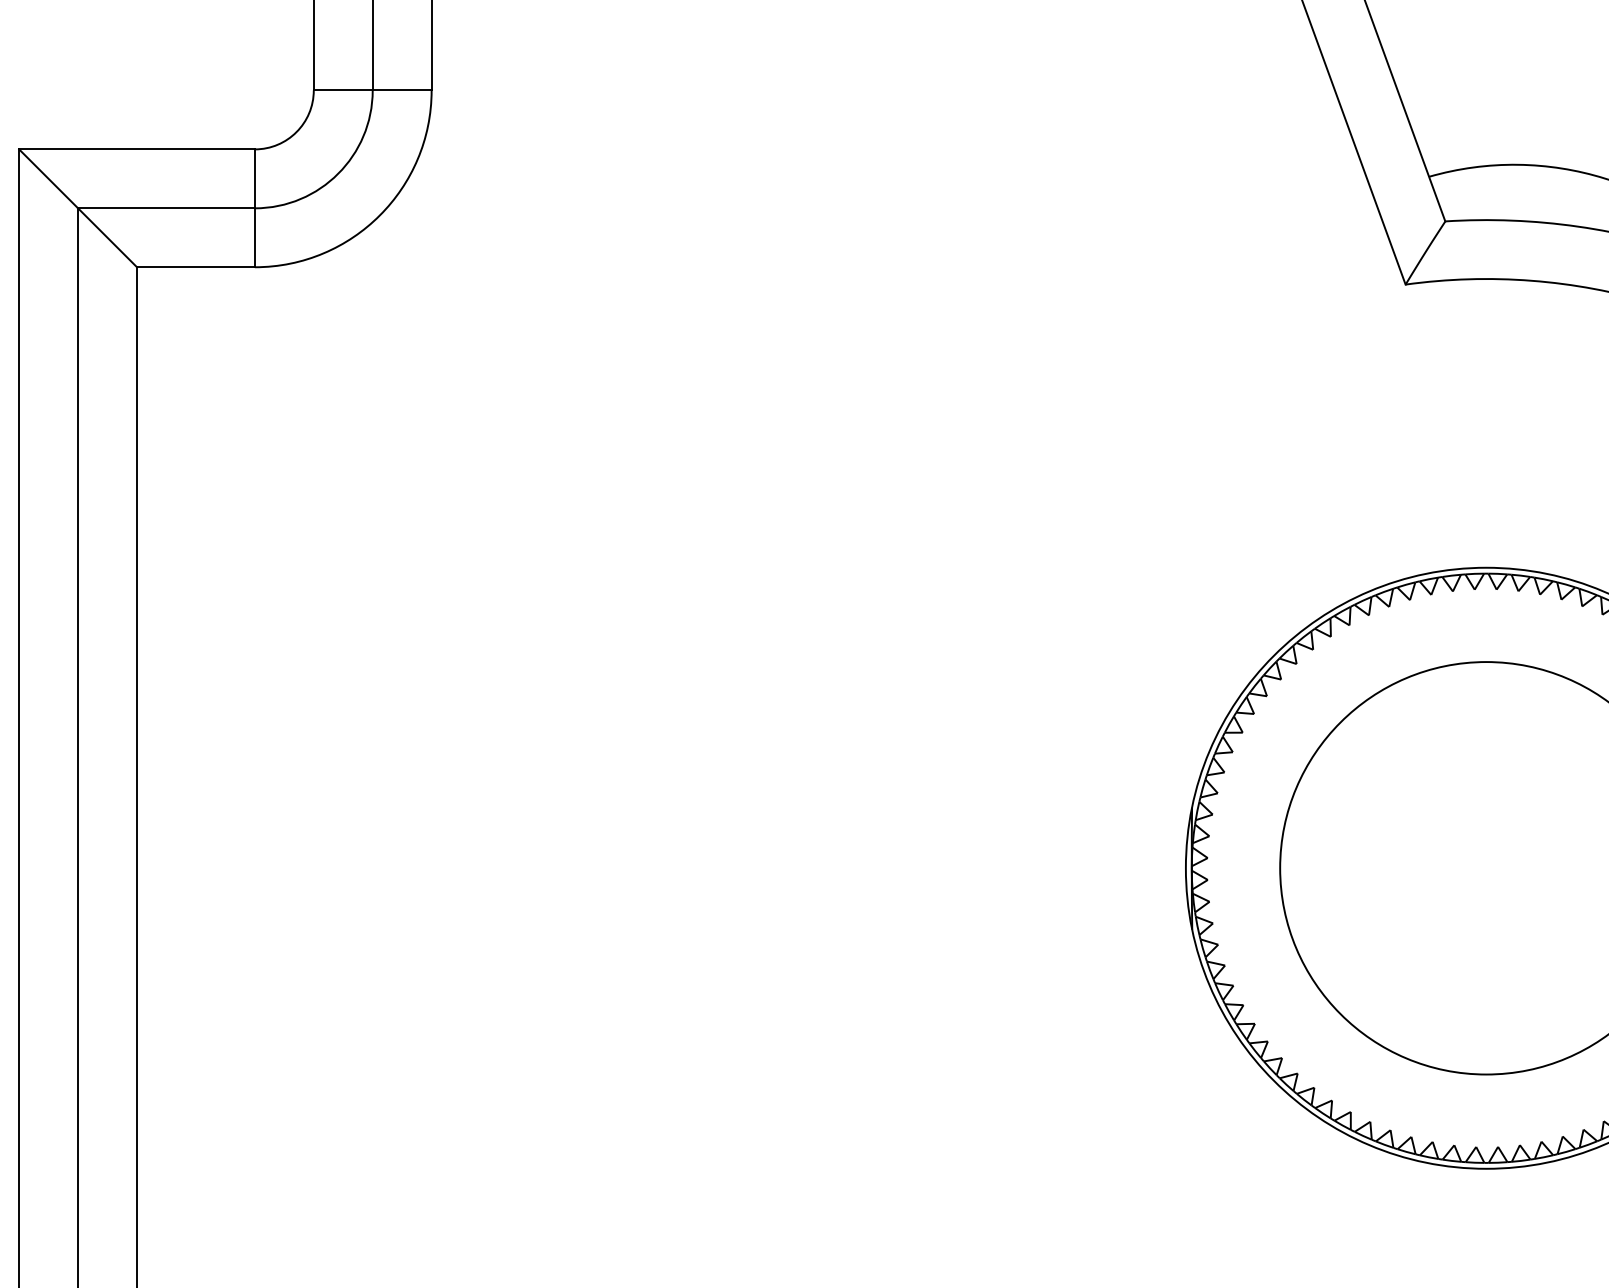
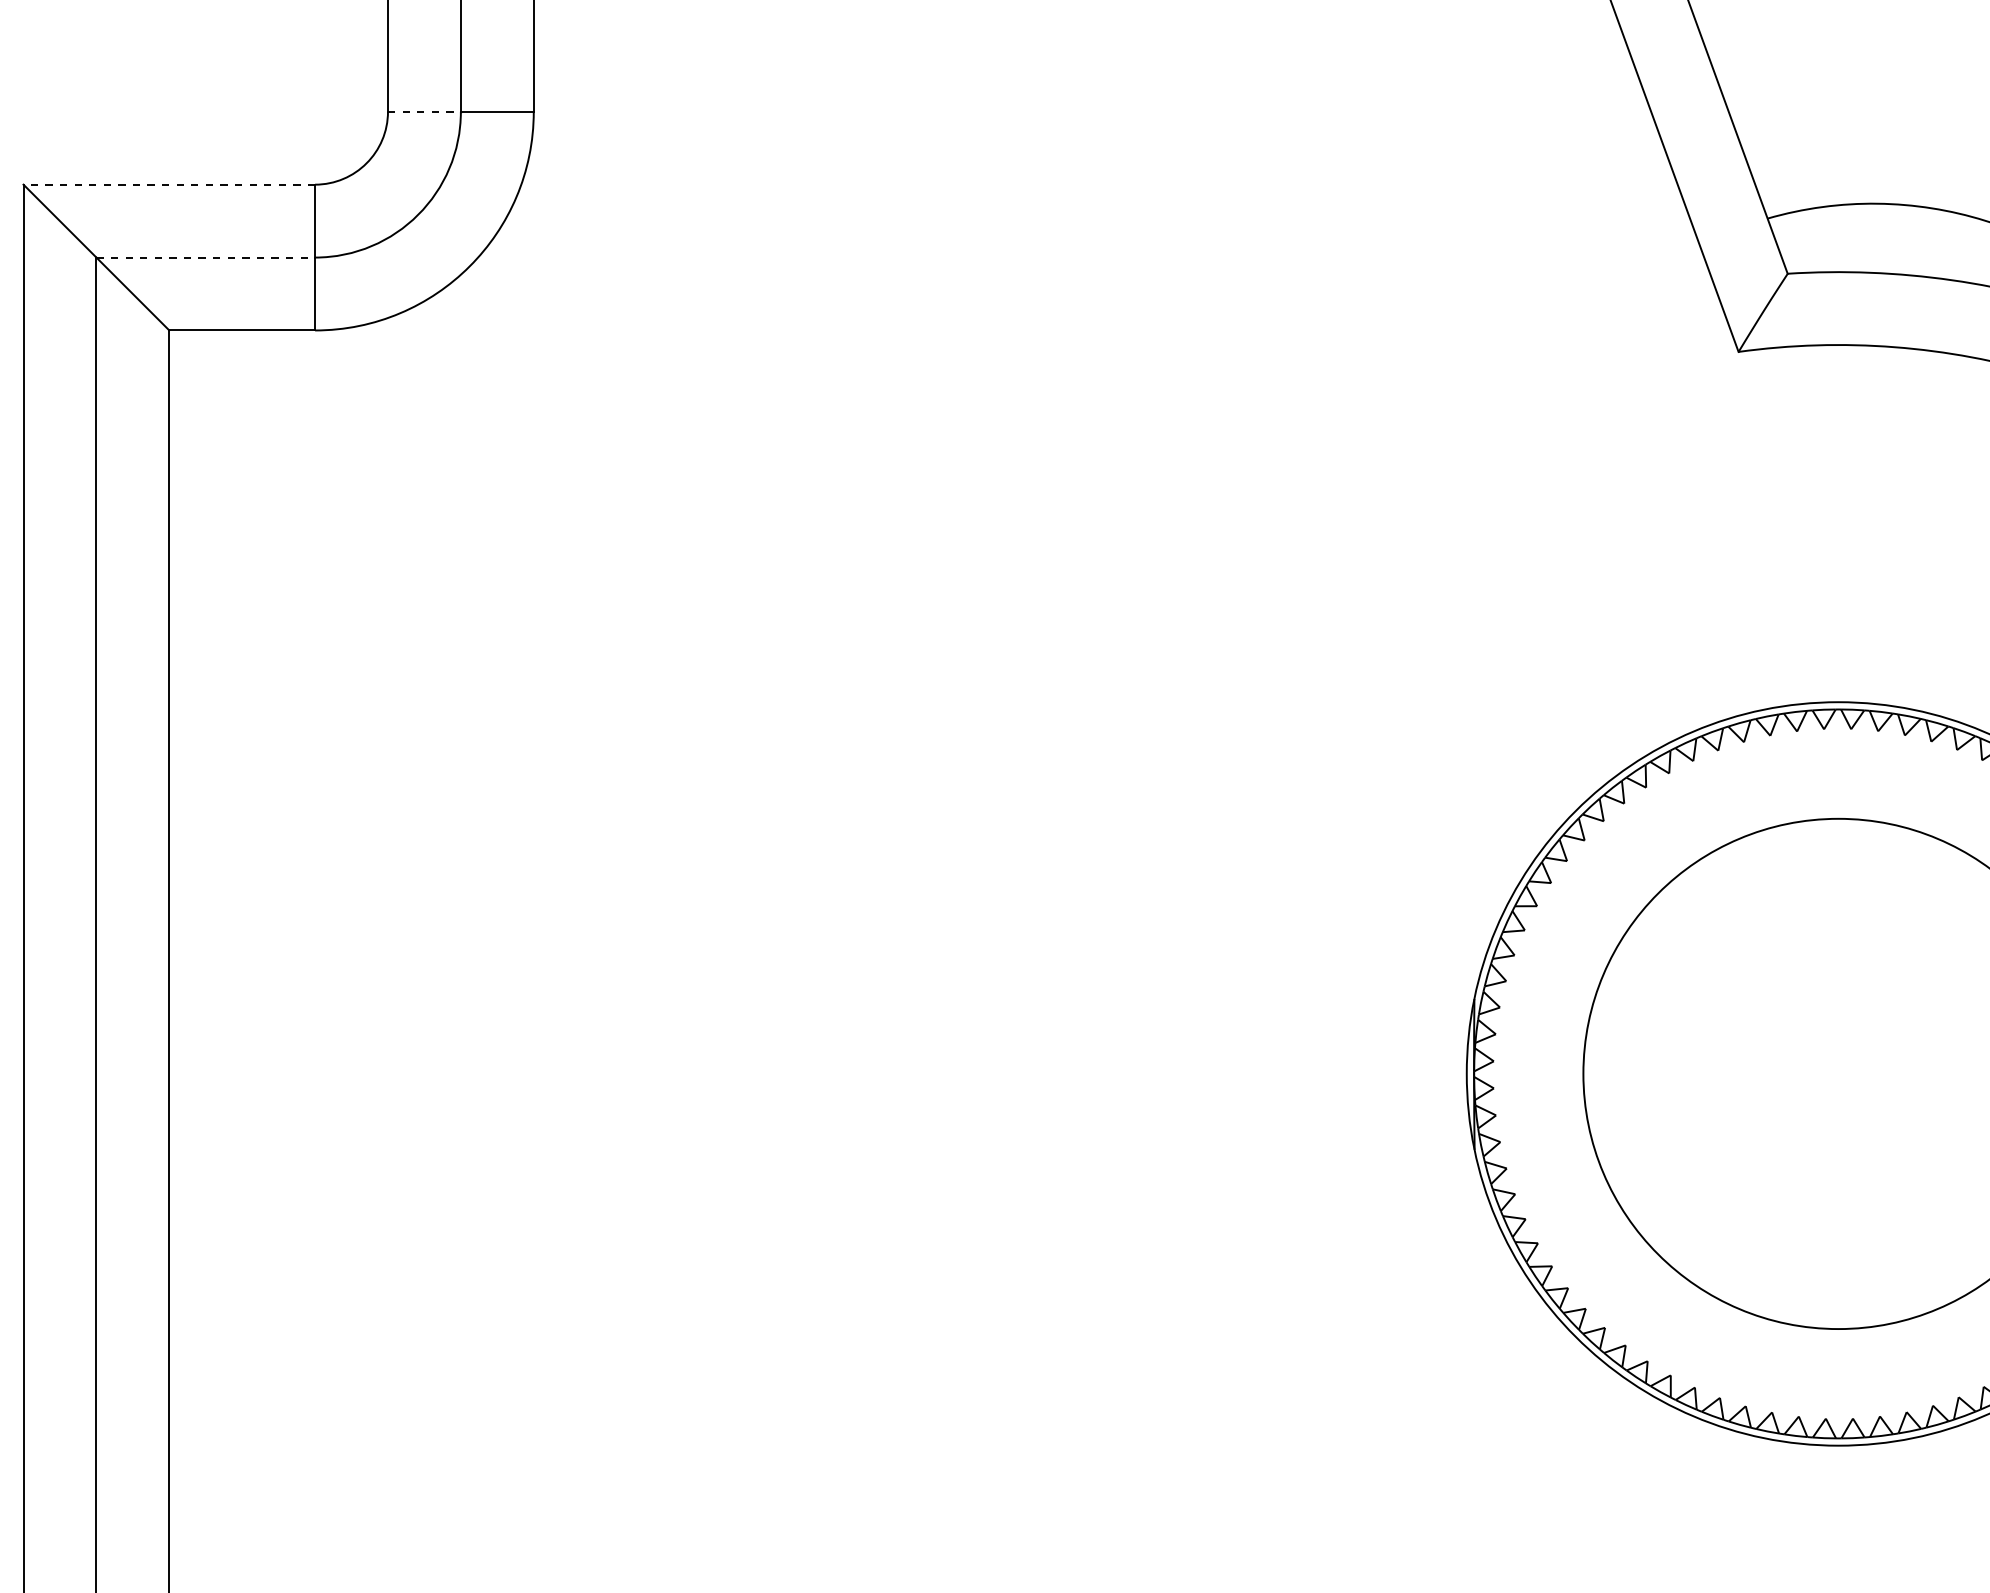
line: (343, 90) -> (424, 111), solid -> dashed
line: (137, 149) -> (169, 184), solid -> dashed
line: (167, 208) -> (206, 257), solid -> dashed

